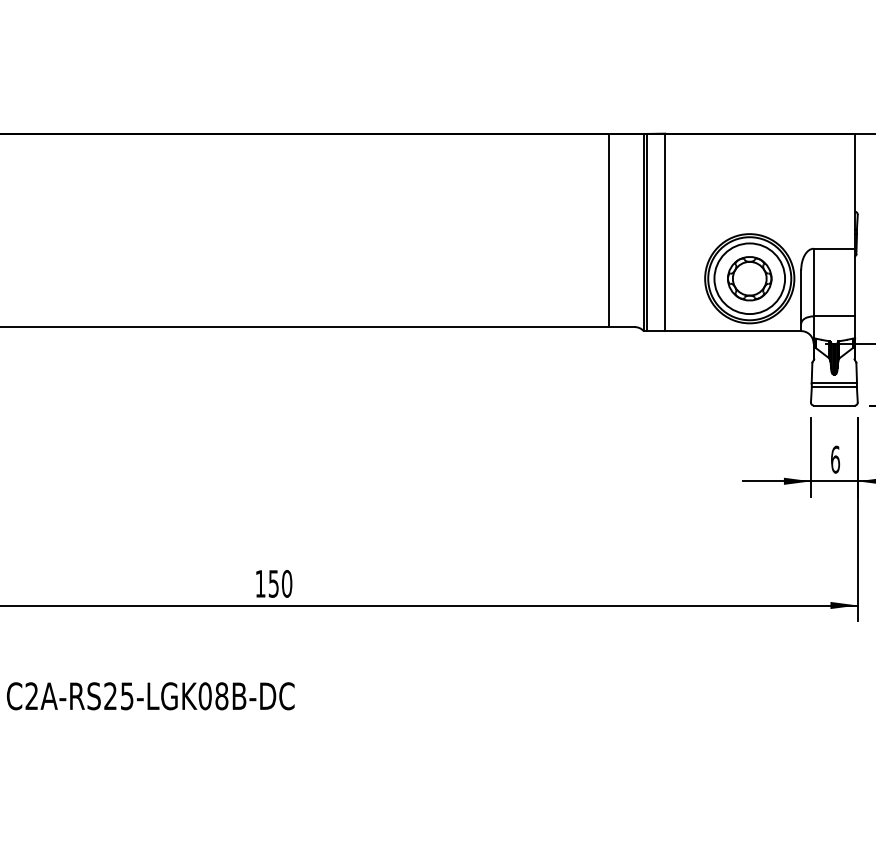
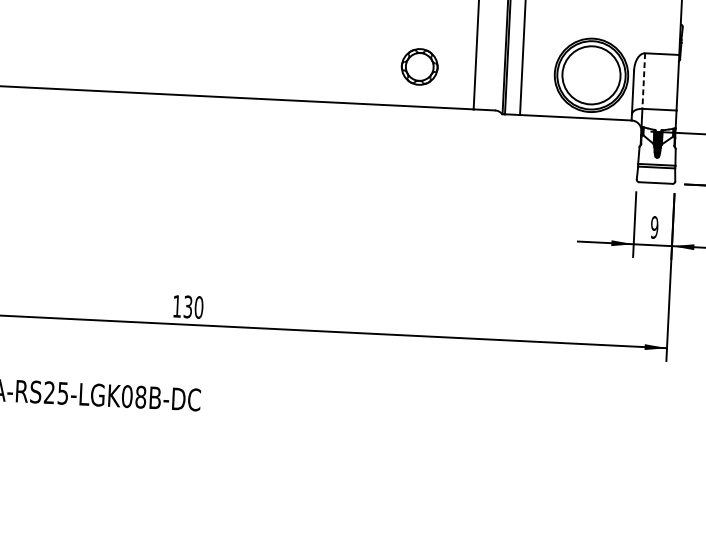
part: (749, 278) -> (419, 66), moved
line: (813, 282) -> (643, 81), solid -> dashed
text: (835, 459) -> (654, 227), 6 -> 9
text: (273, 583) -> (187, 306), 150 -> 130

